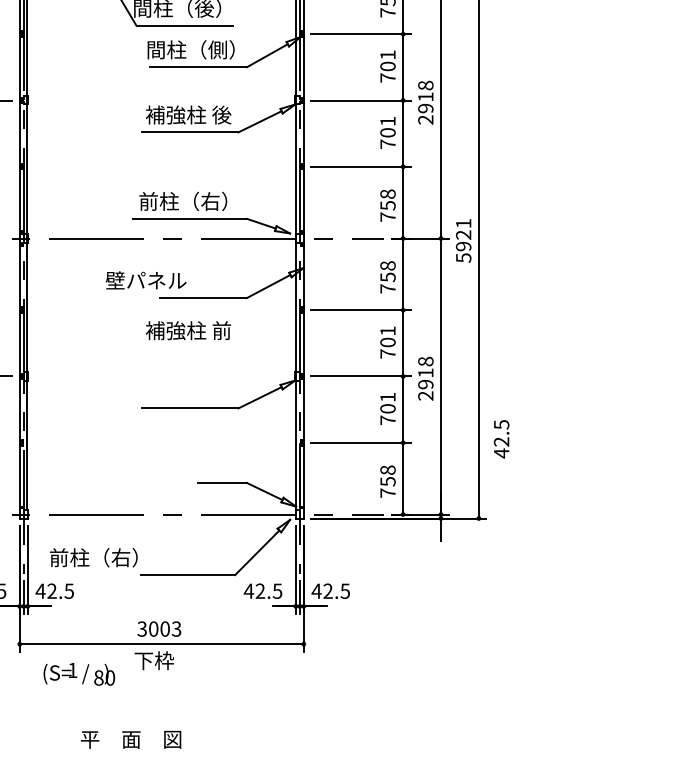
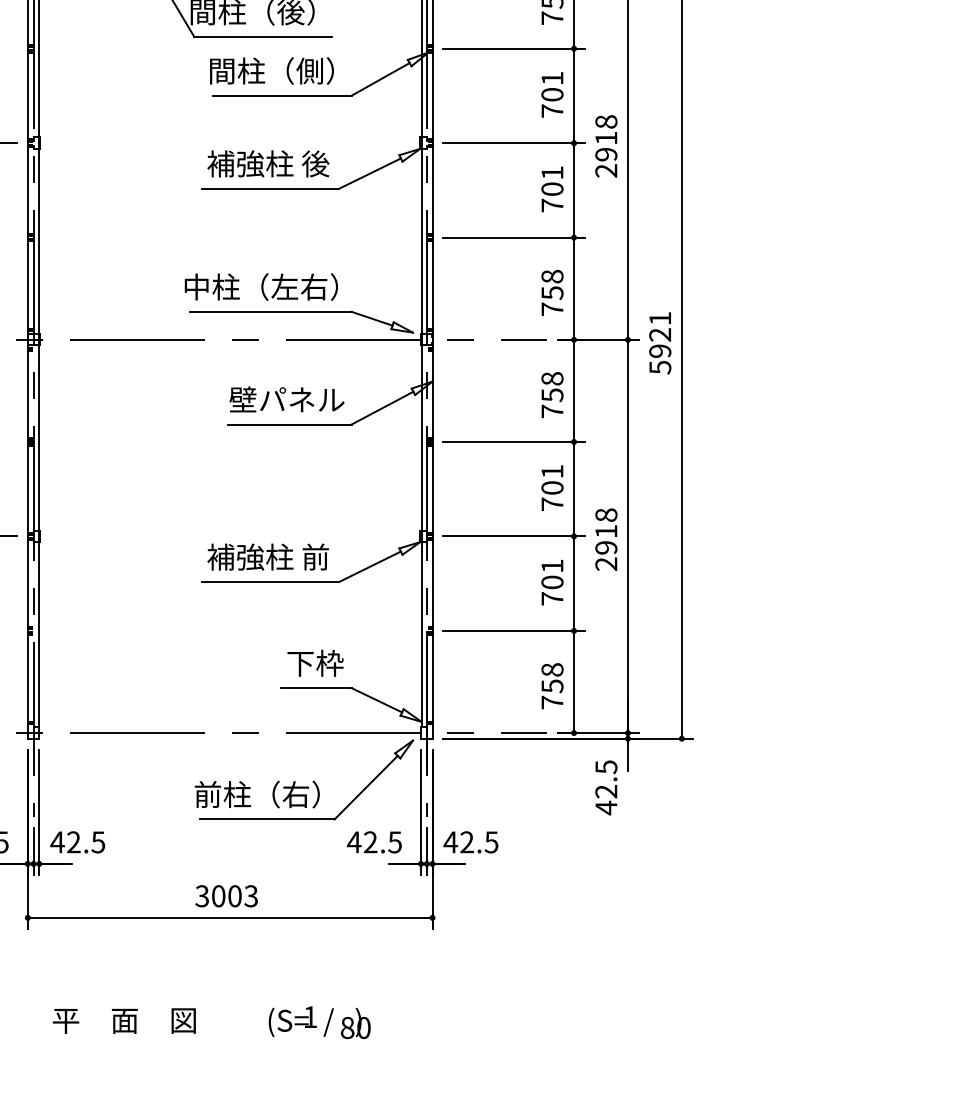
text: (183, 201) -> (260, 286), 前柱（右） -> 中柱（左右）
text: (145, 280) -> (286, 399), moved
text: (187, 330) -> (267, 556), moved
text: (501, 439) -> (606, 787), moved
text: (93, 557) -> (256, 794), moved
text: (154, 660) -> (315, 662), moved
text: (79, 674) -> (319, 1022), moved
text: (130, 739) -> (123, 1020), moved

